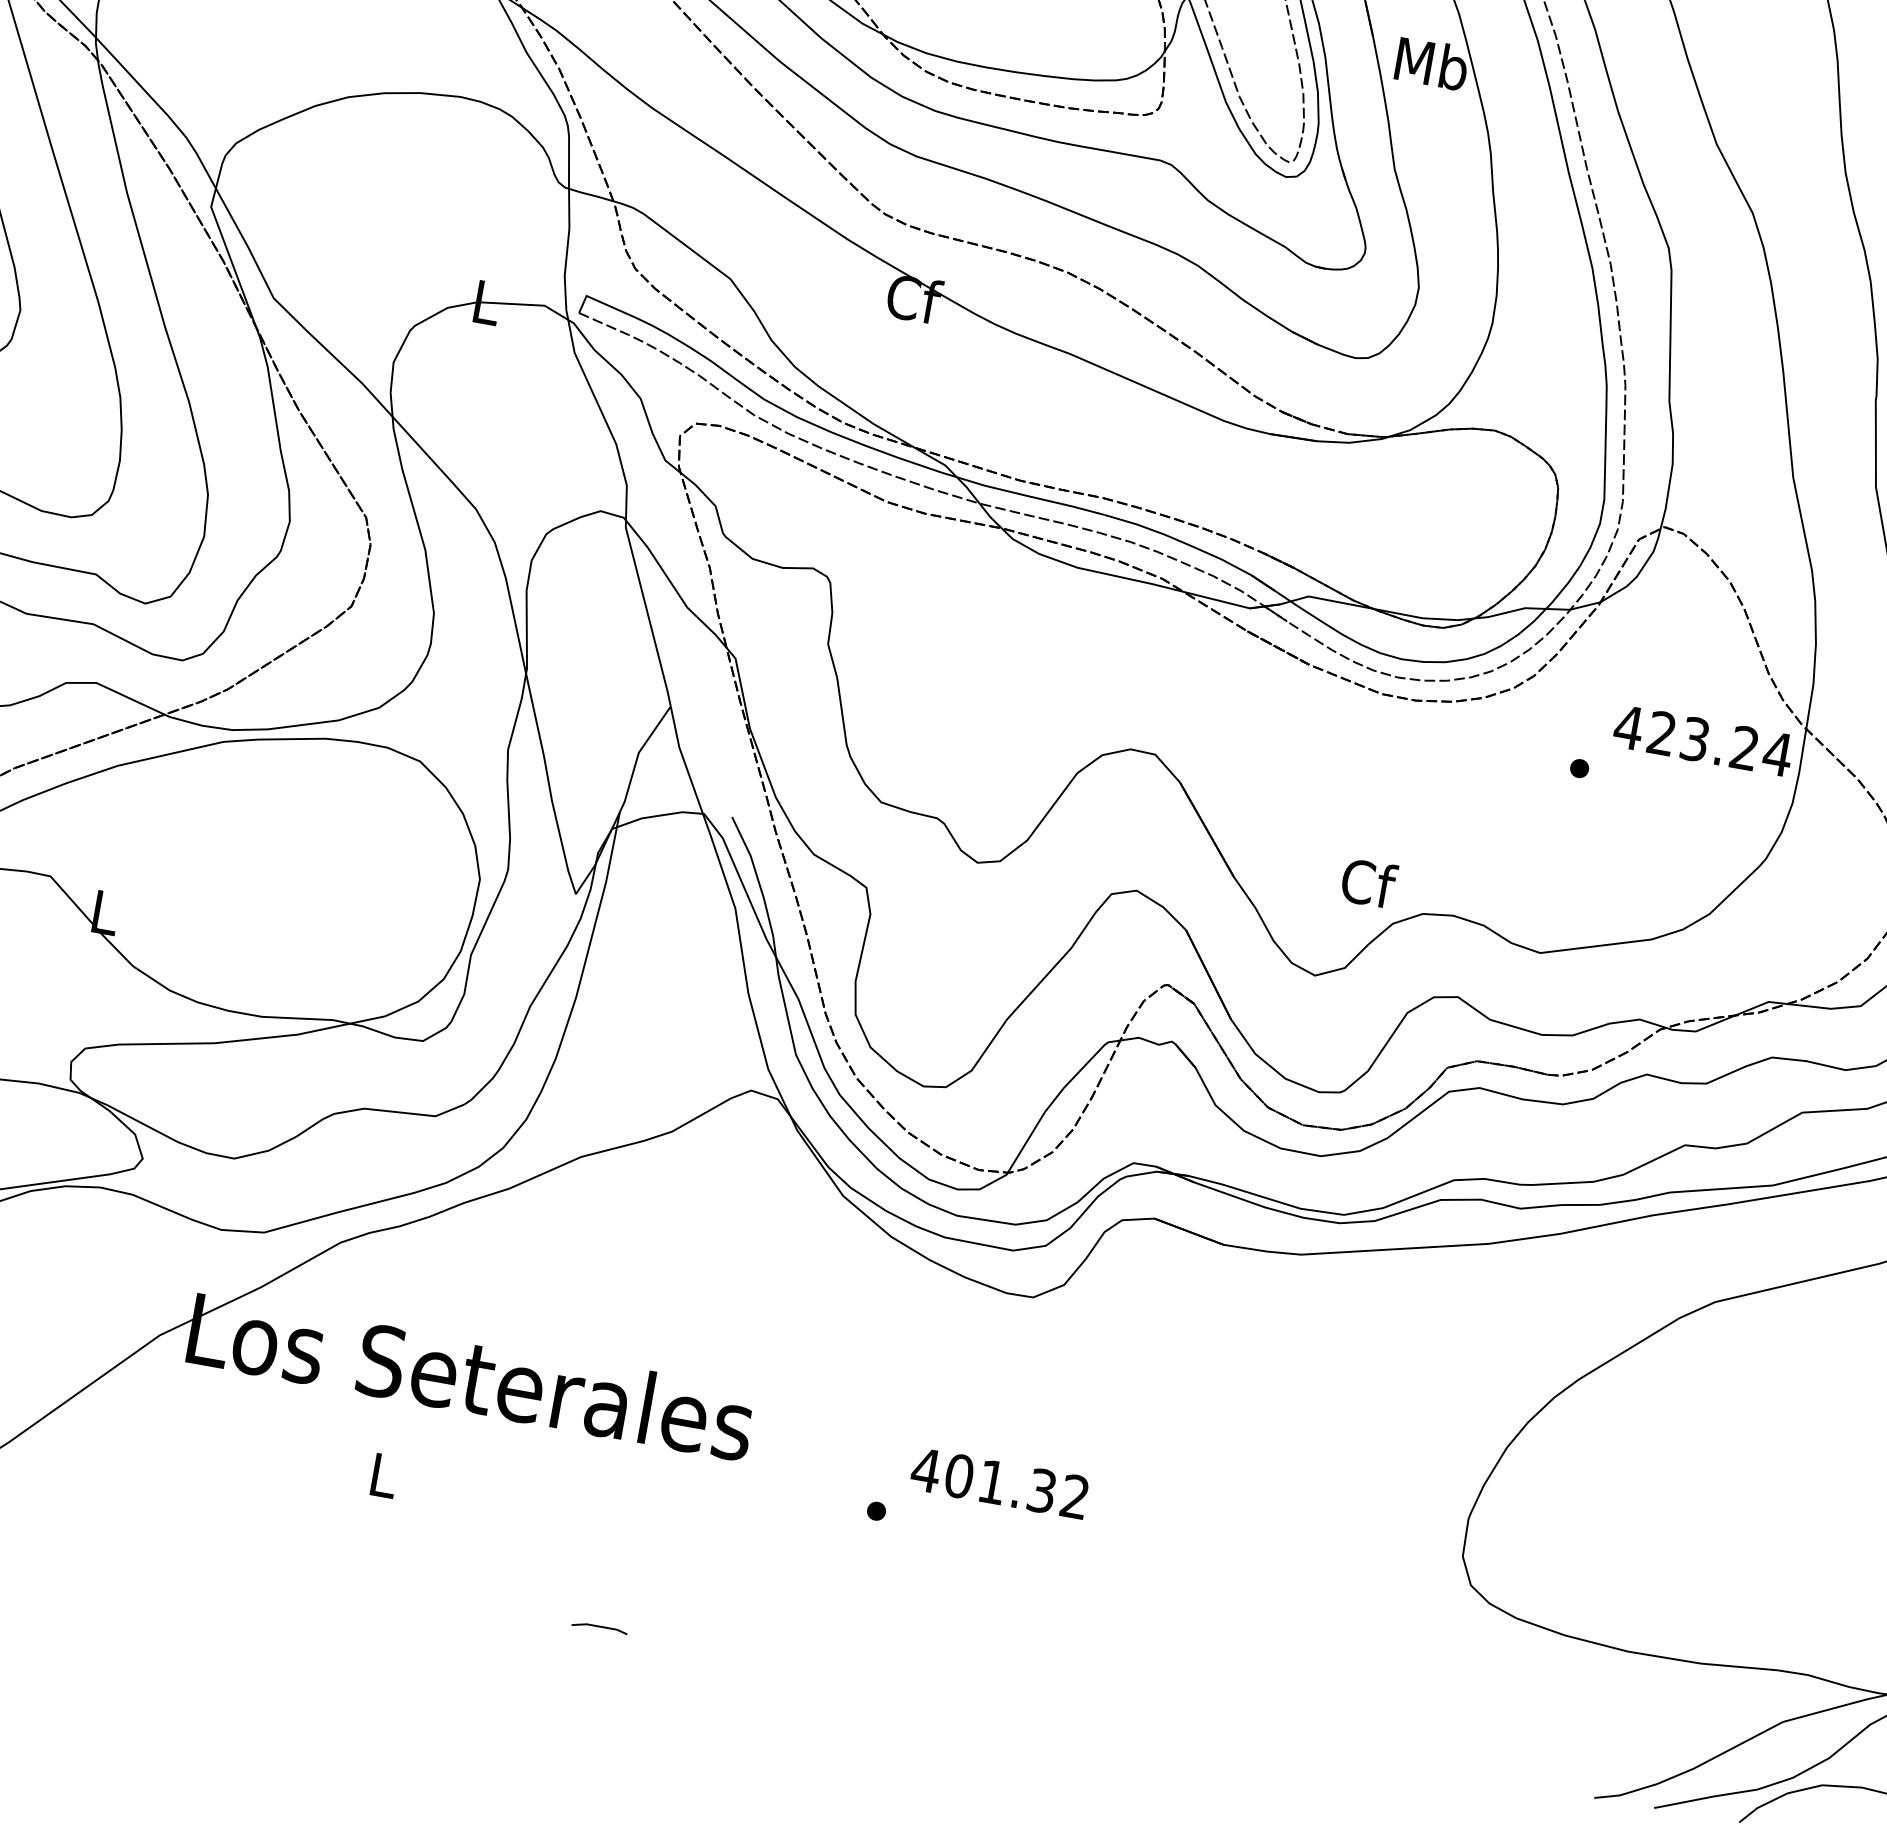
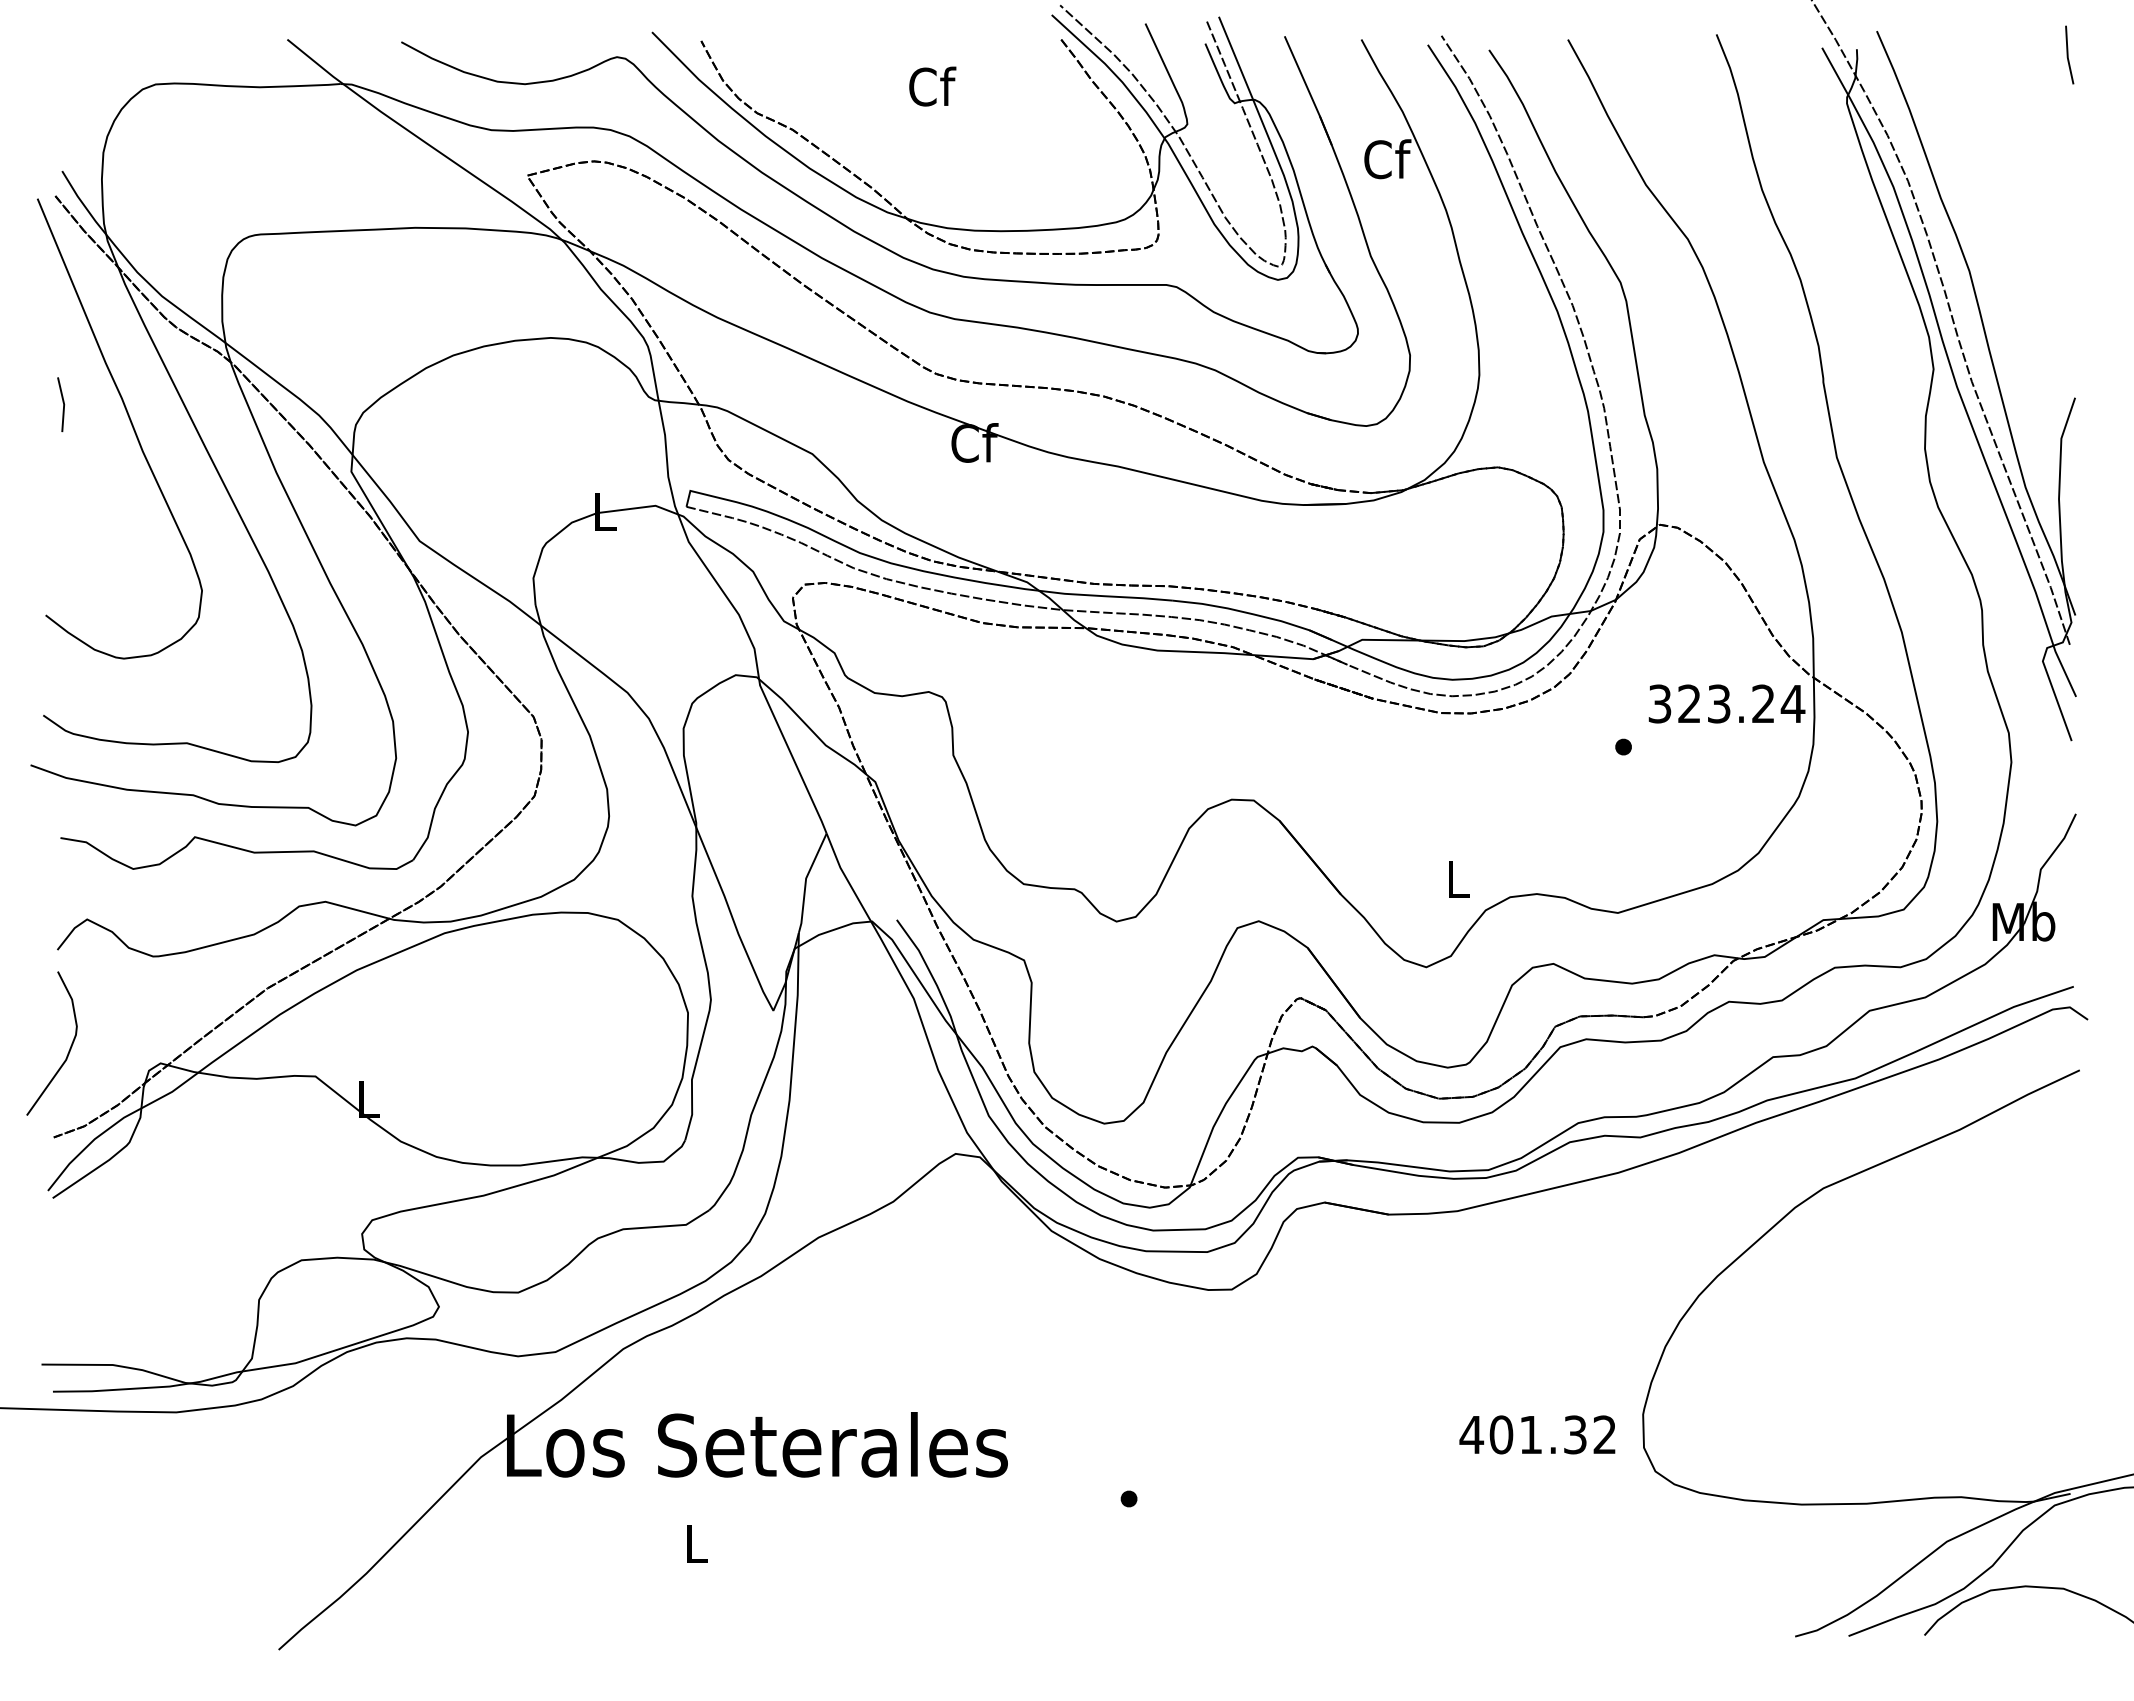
text: (1431, 63) -> (1386, 159), Mb -> Cf
text: (1628, 726) -> (1659, 703), 423.24 -> 323.24
text: (1368, 882) -> (1458, 878), Cf -> L
text: (999, 1482) -> (1537, 1434), moved
line: (600, 1627) -> (907, 1642), removed

